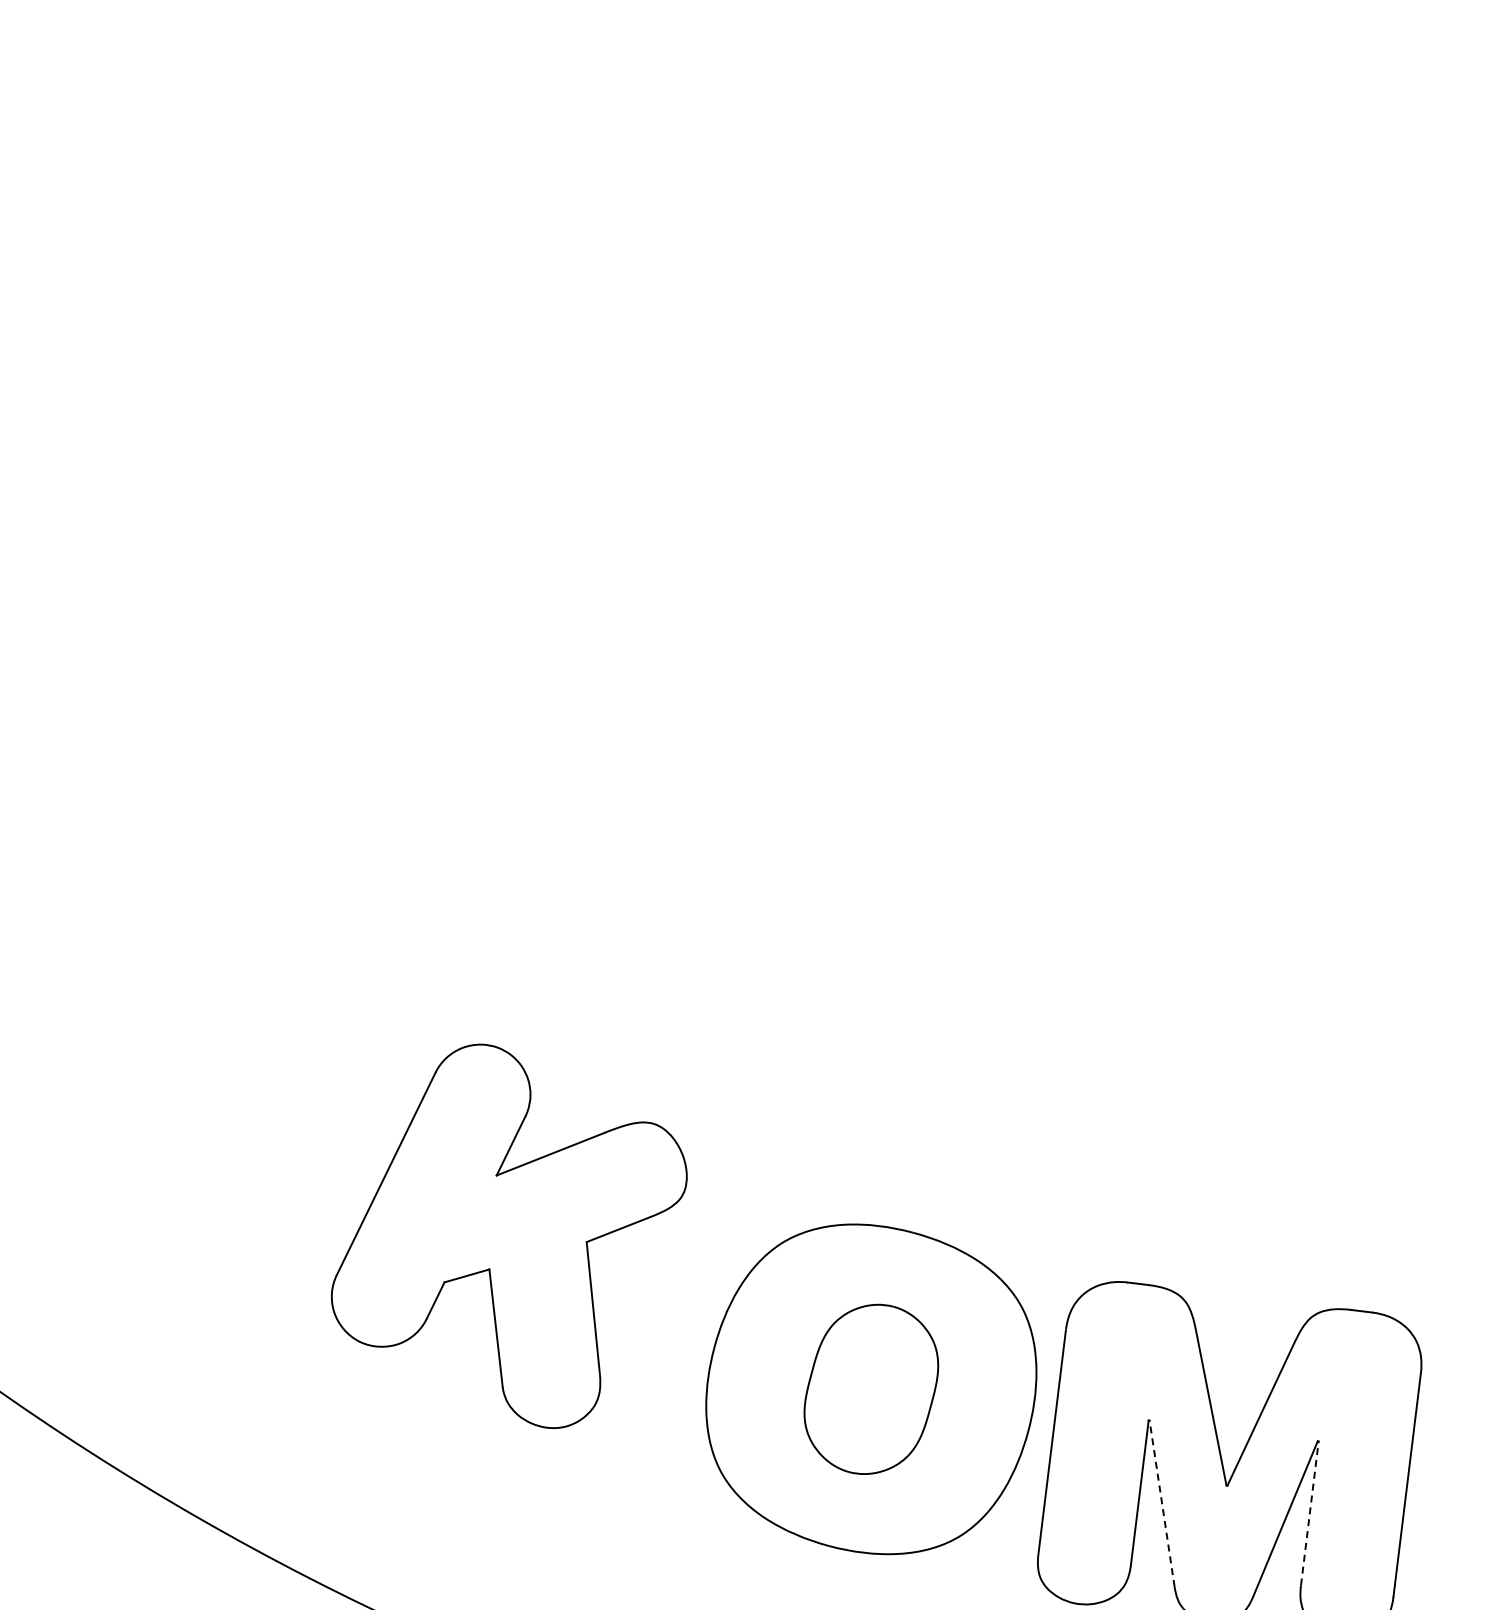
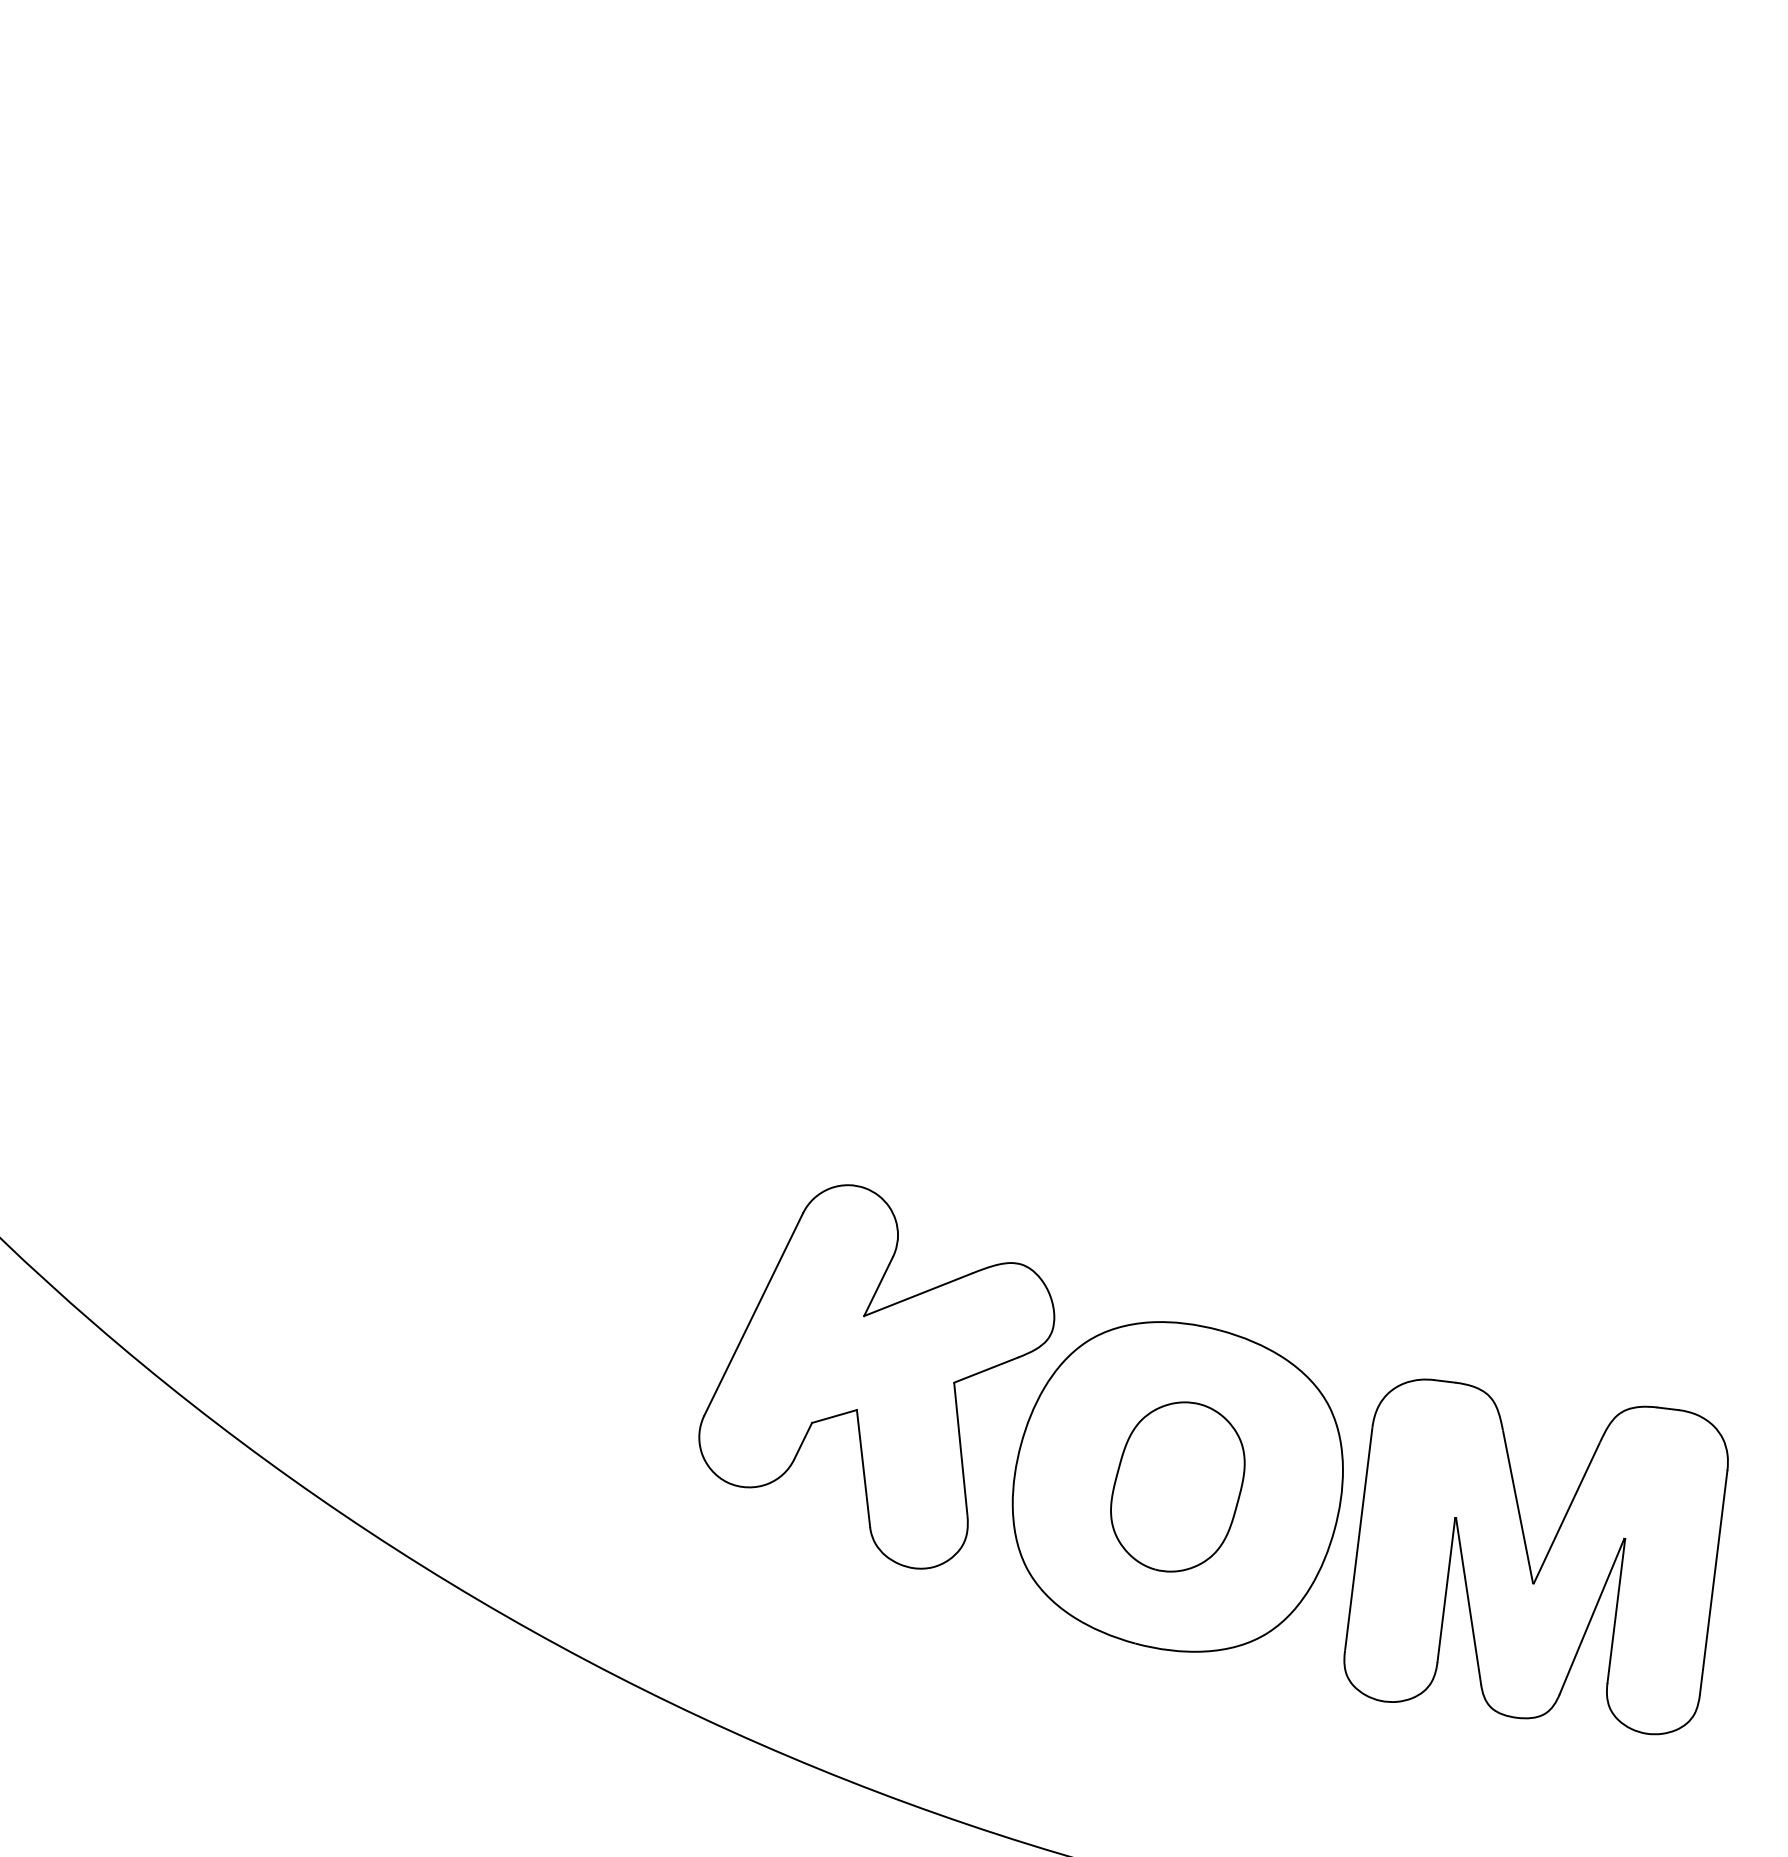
part: (509, 1235) -> (876, 1376), moved
line: (1162, 1502) -> (1468, 1600), dashed -> solid
line: (1310, 1513) -> (1616, 1611), dashed -> solid

